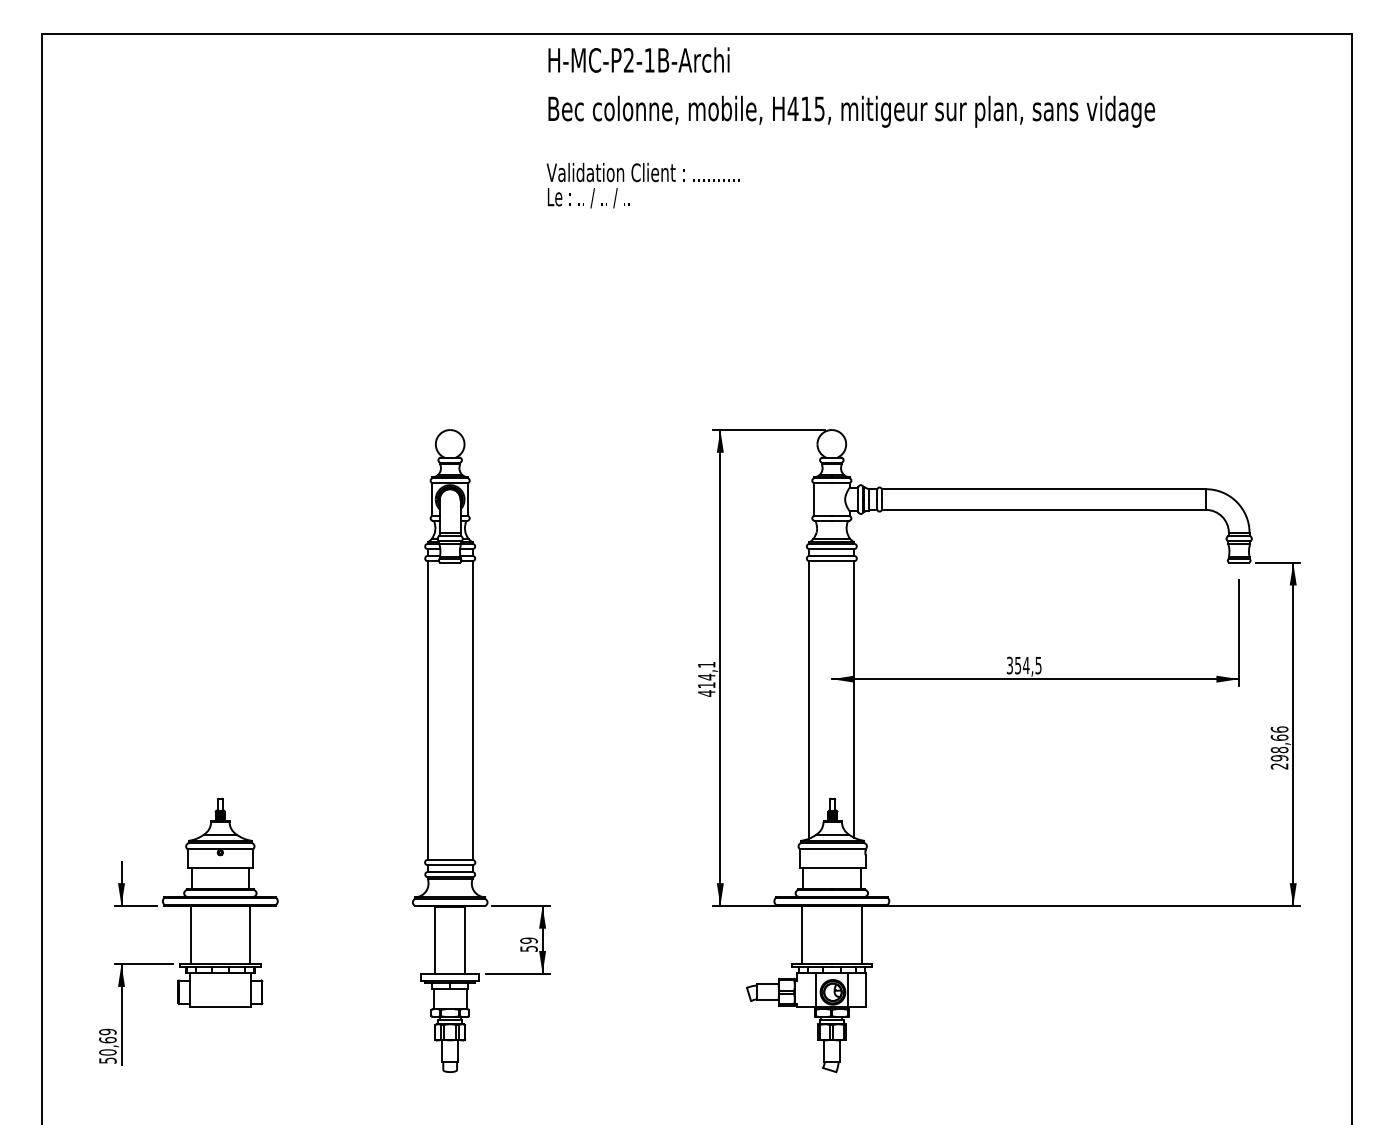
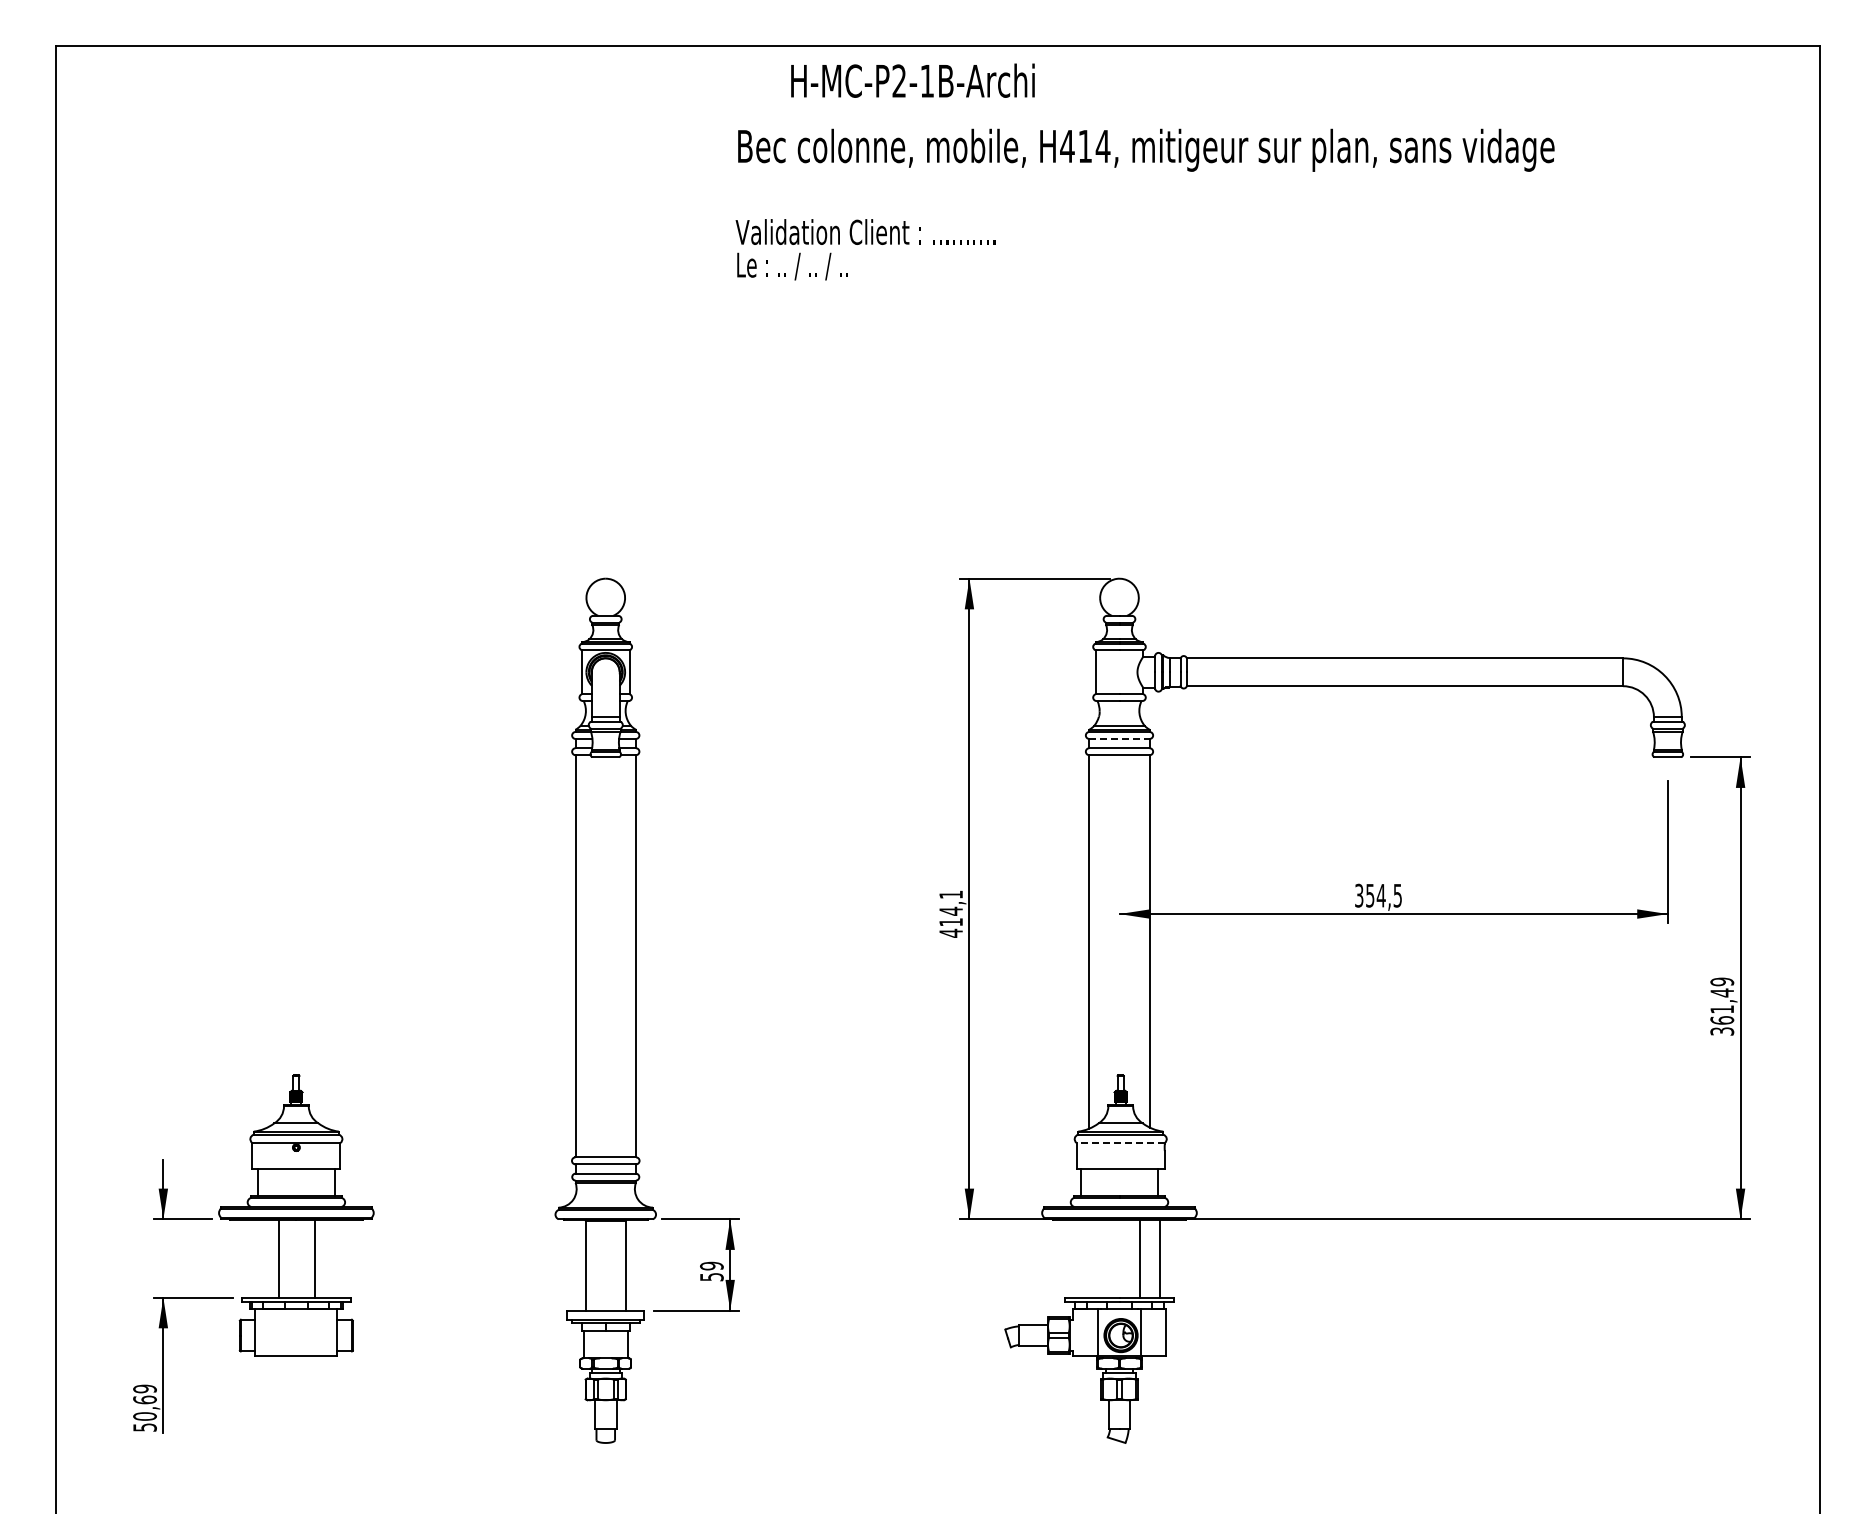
text: (638, 59) -> (912, 80), moved
text: (819, 108) -> (1102, 146), H415, -> H414,
line: (831, 548) -> (1119, 738), solid -> dashed
text: (1279, 747) -> (1722, 1006), 298,66 -> 361,49
line: (832, 849) -> (1120, 1143), solid -> dashed
line: (190, 935) -> (315, 1258), moved
line: (250, 935) -> (279, 1258), moved
line: (802, 935) -> (1140, 1258), moved

